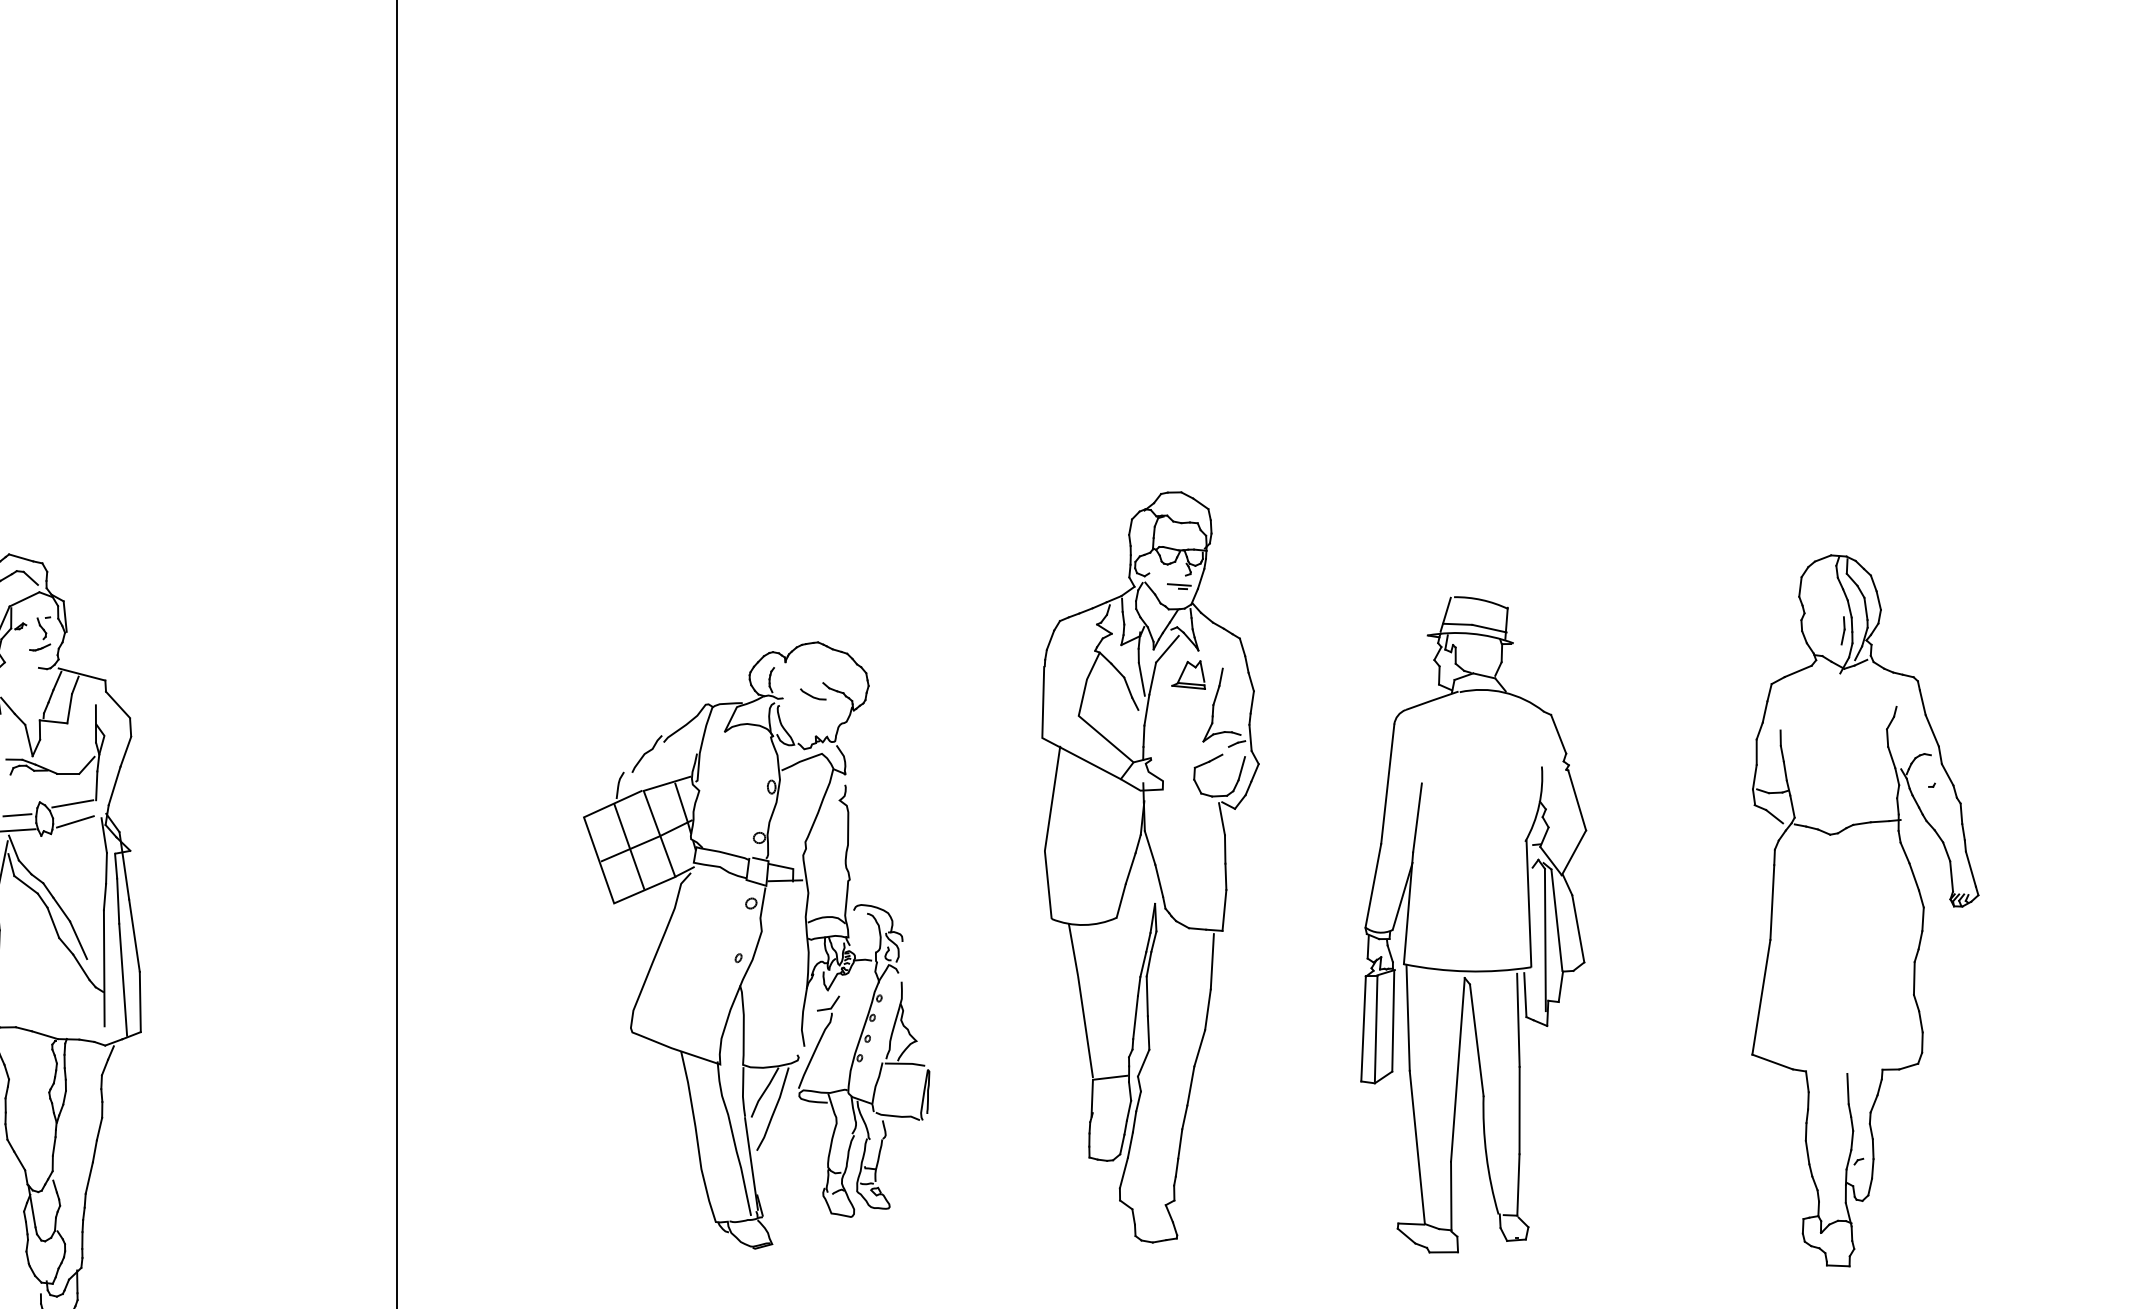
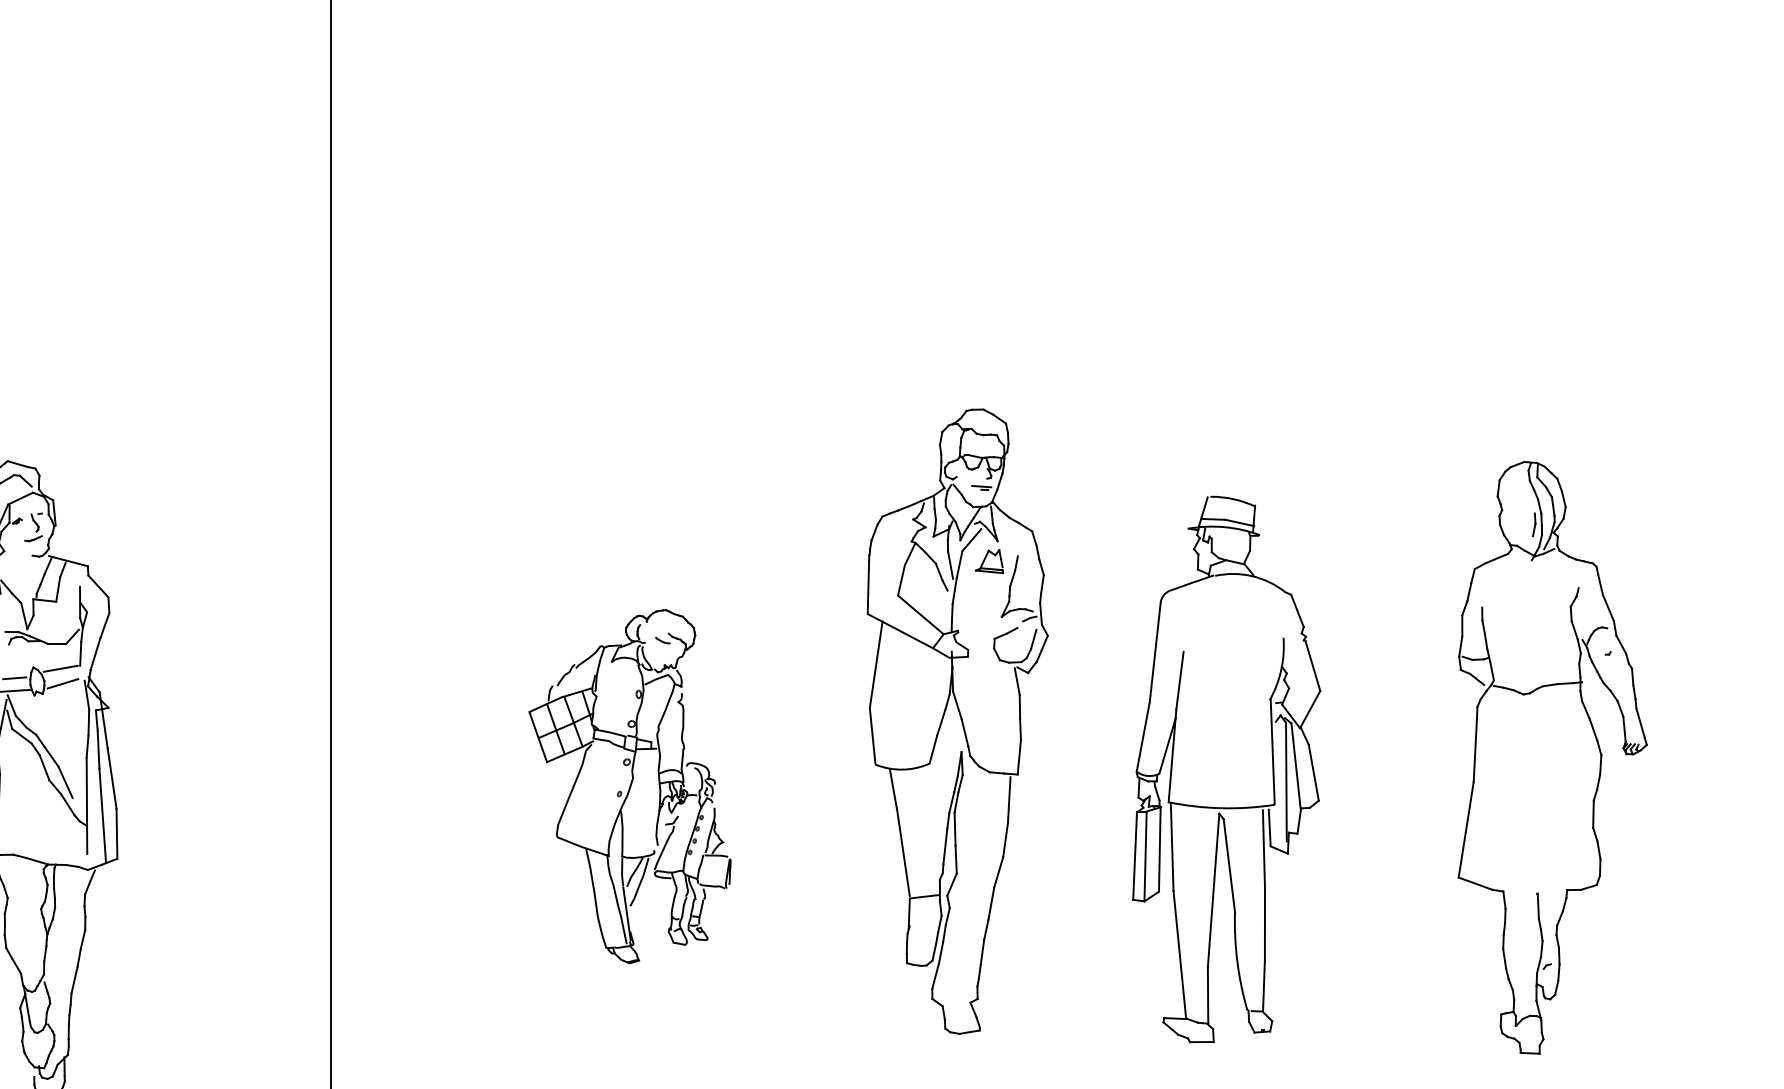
part: (756, 945) -> (629, 786), size x0.7

